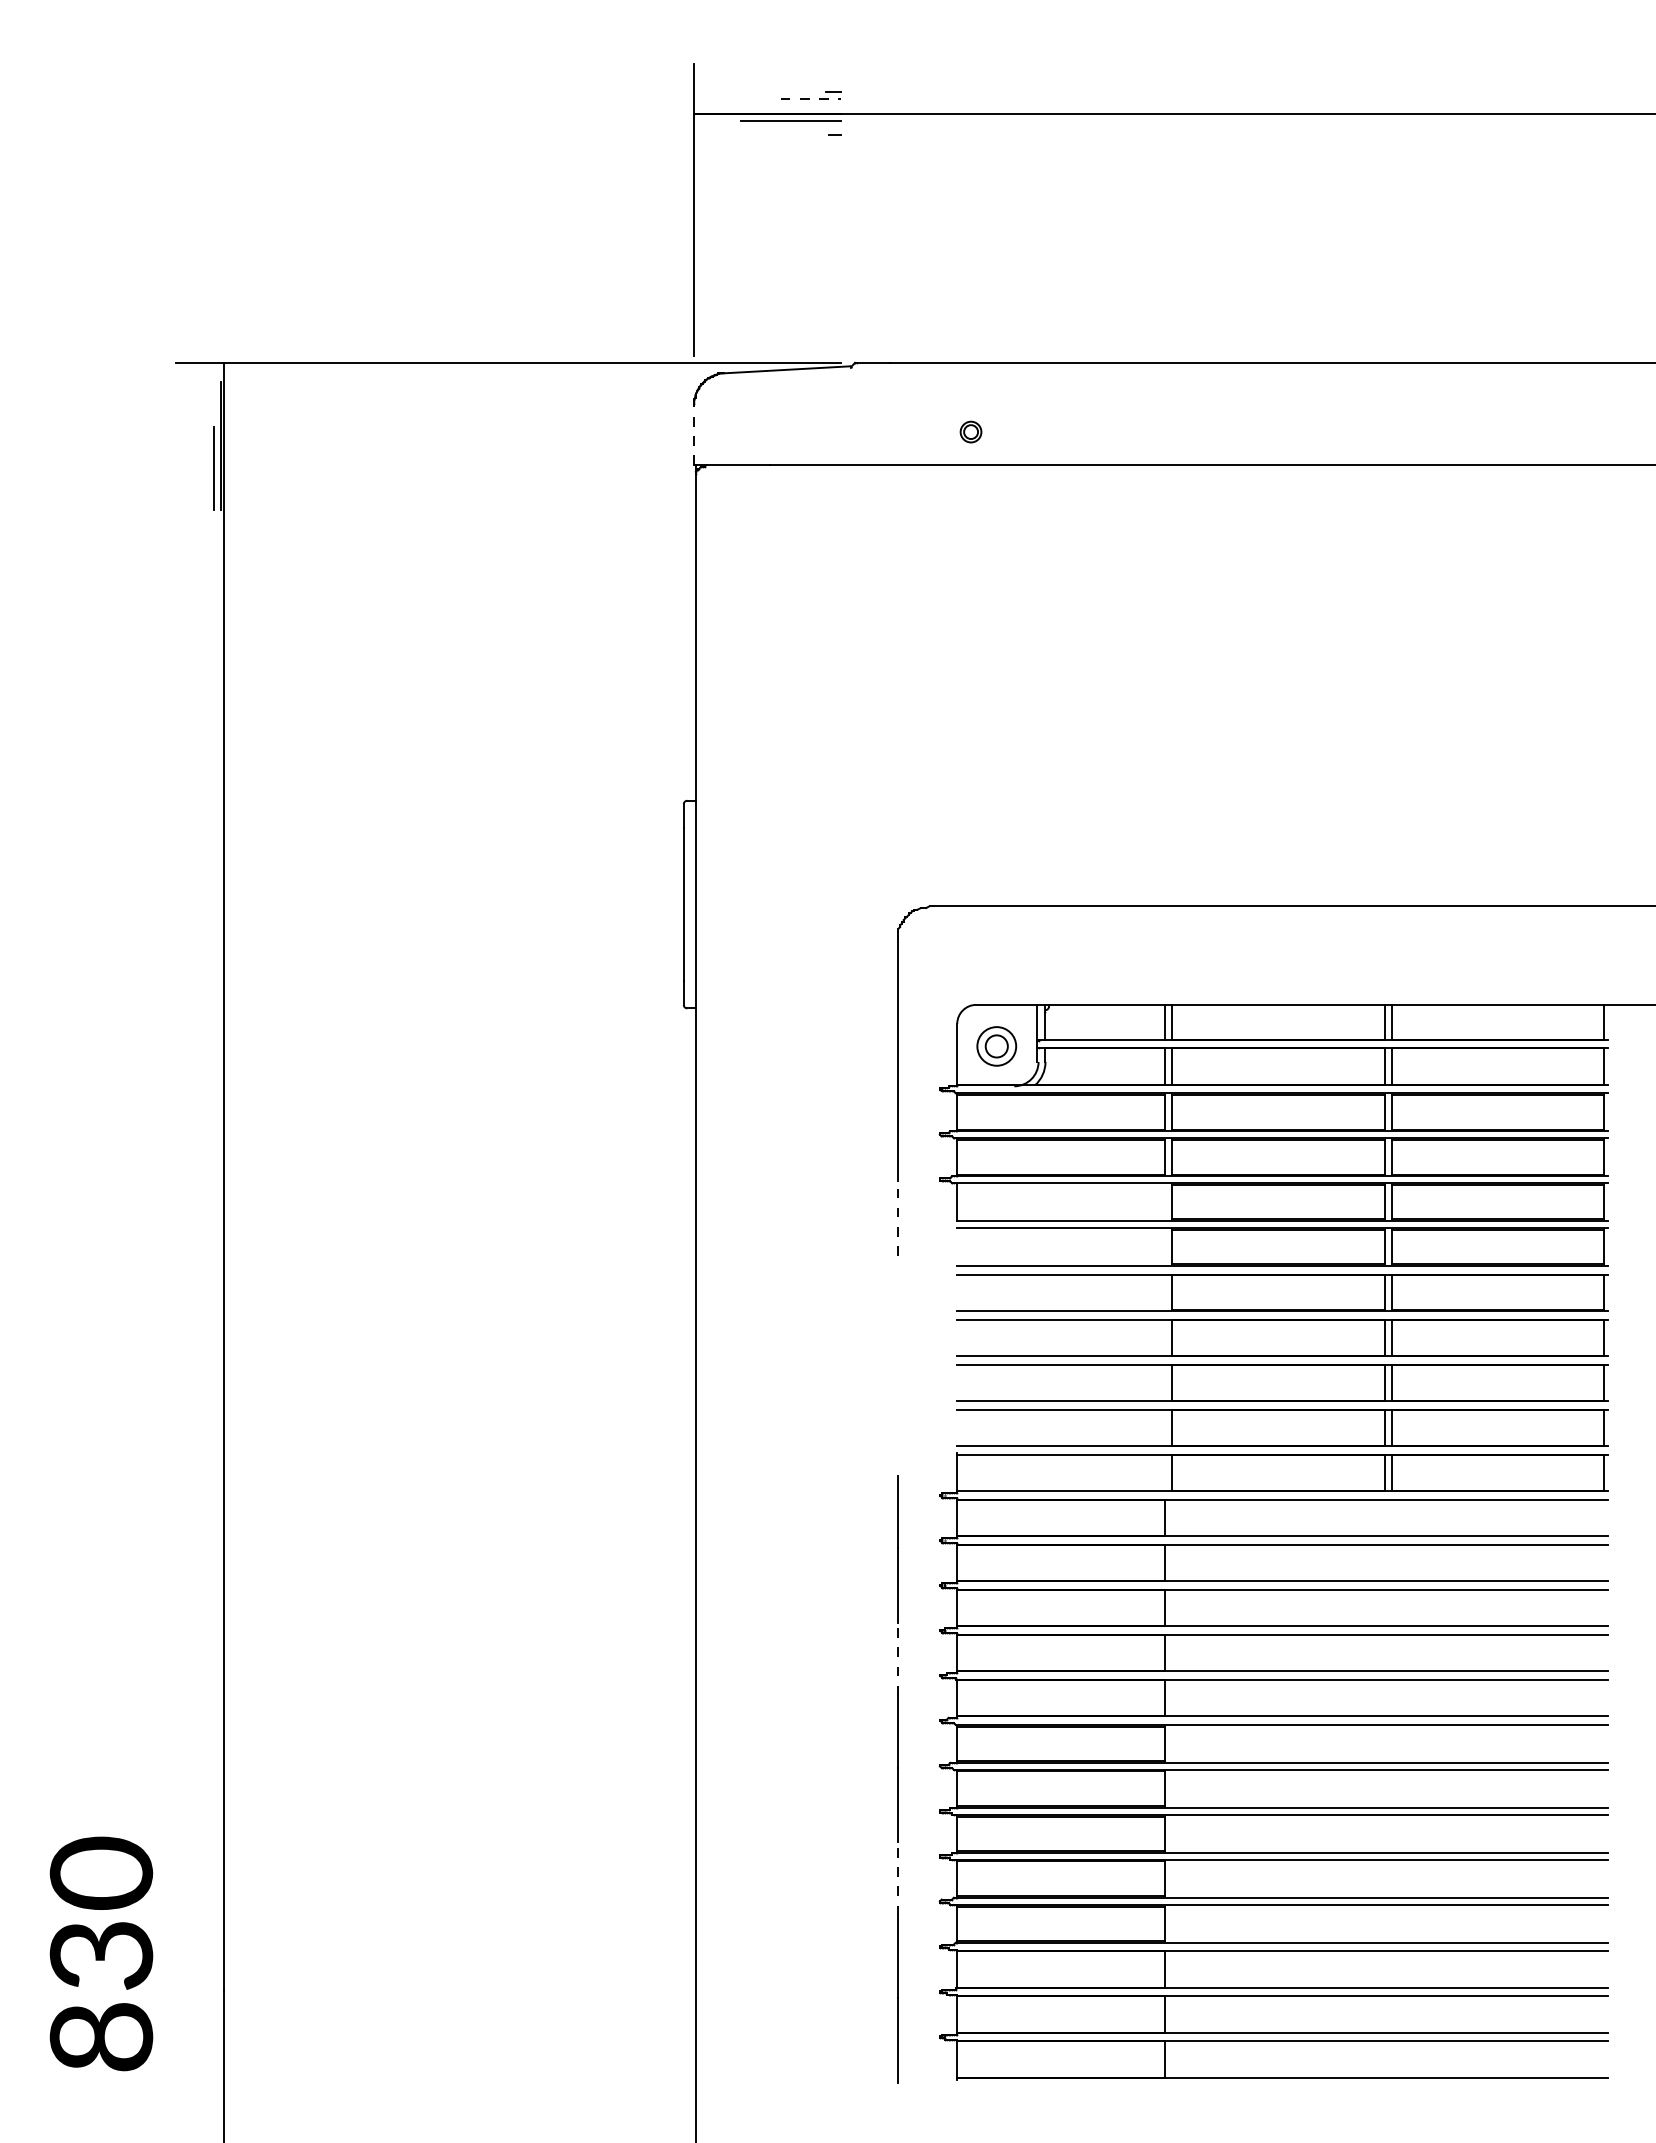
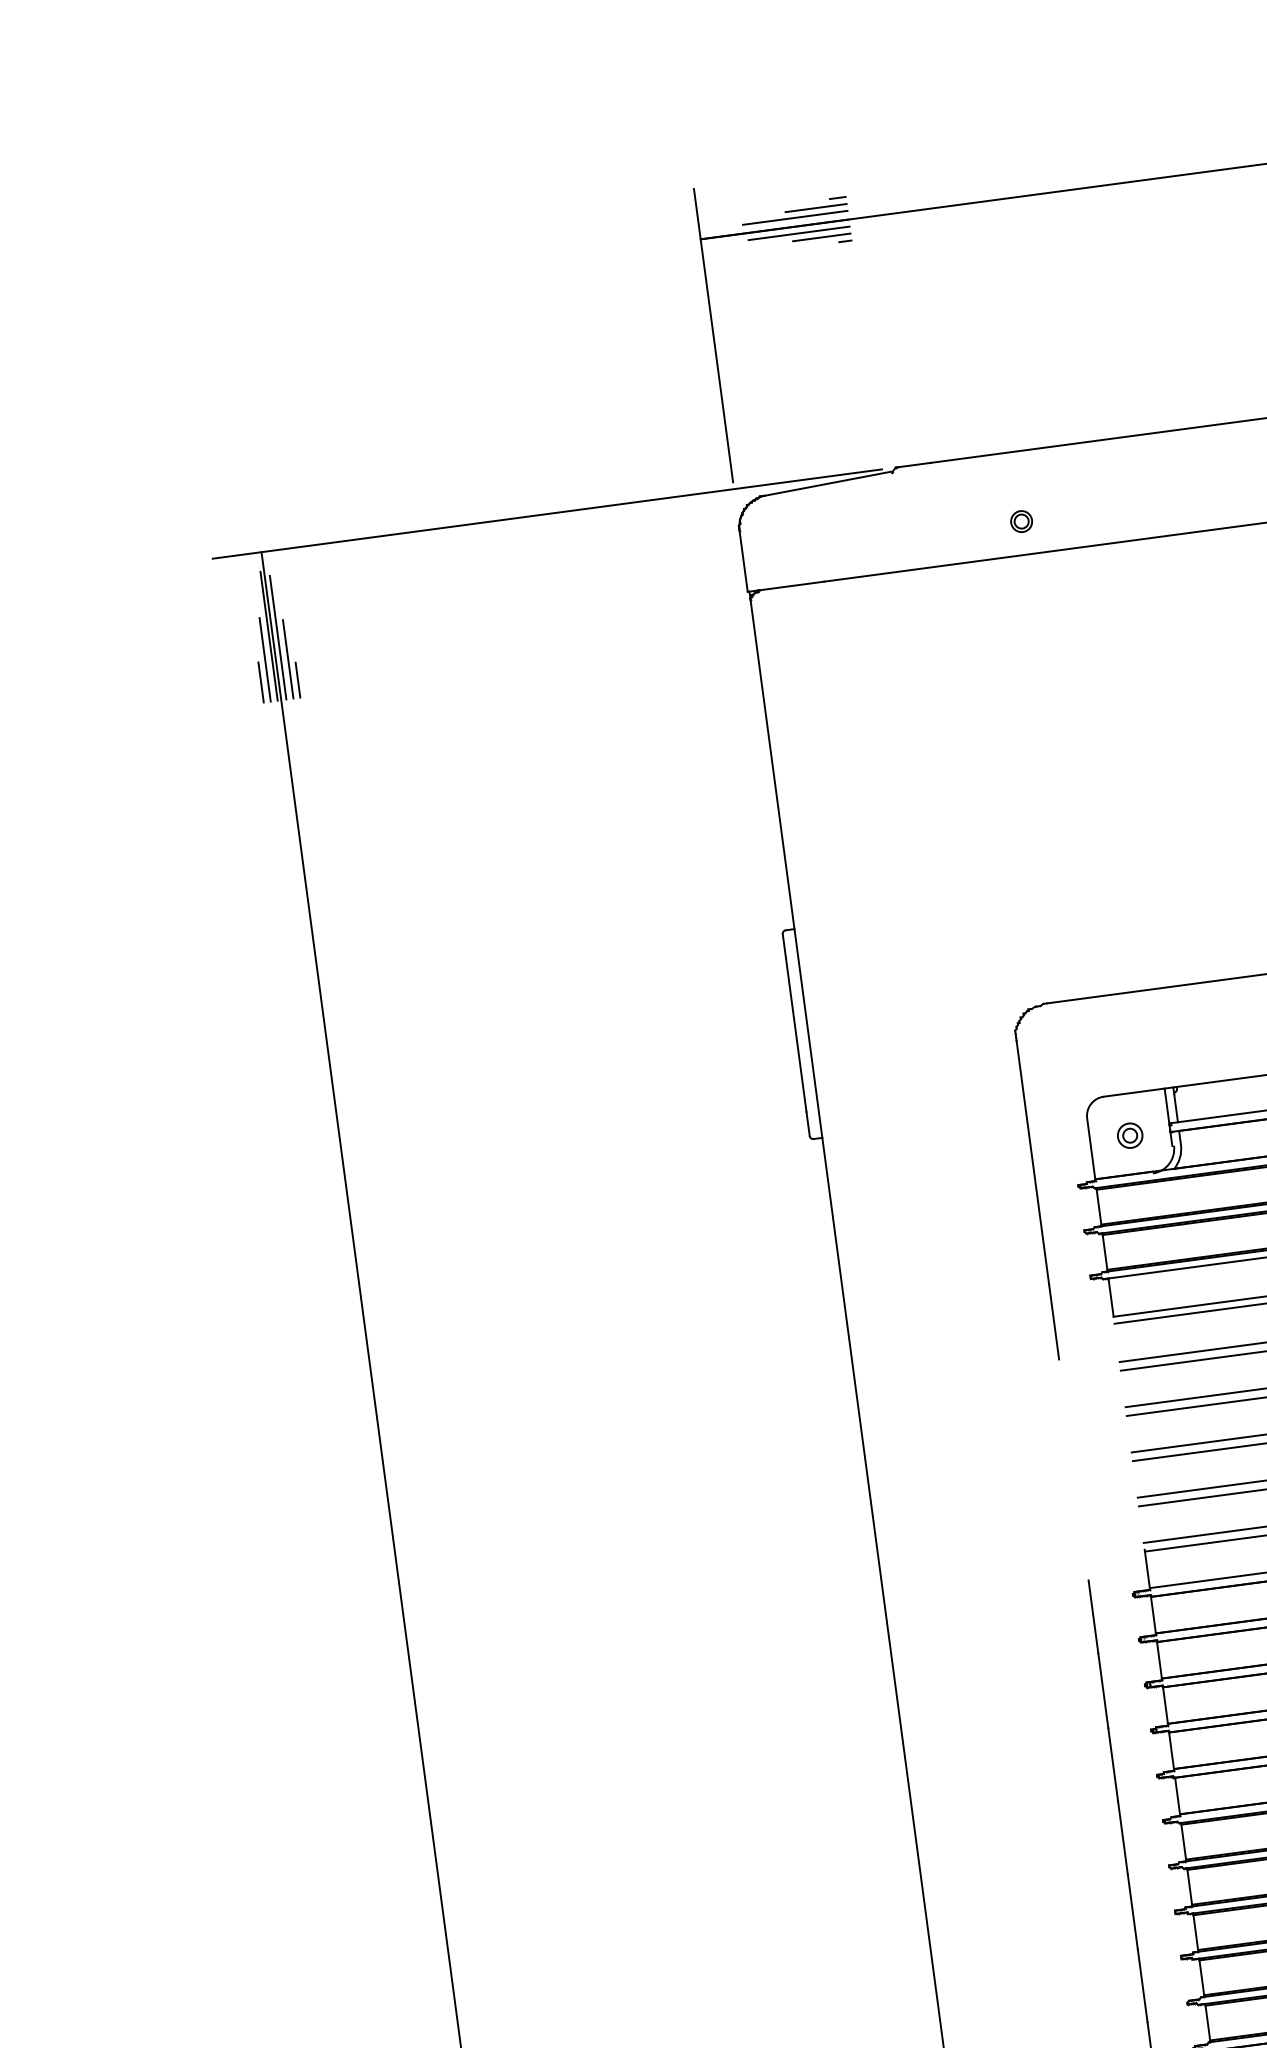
line: (811, 98) -> (816, 207), dashed -> solid
line: (789, 105) -> (795, 217), added
line: (812, 128) -> (821, 237), added
line: (694, 434) -> (743, 561), dashed -> solid
line: (229, 448) -> (278, 637), added
line: (236, 471) -> (288, 659), added
line: (206, 490) -> (260, 682), added
line: (243, 492) -> (298, 679), added
part: (997, 1046) -> (1130, 1135), size x0.62
line: (898, 1218) -> (1054, 1321), dashed -> solid
line: (898, 1658) -> (1113, 1764), dashed -> solid
line: (898, 1878) -> (1142, 1985), dashed -> solid

